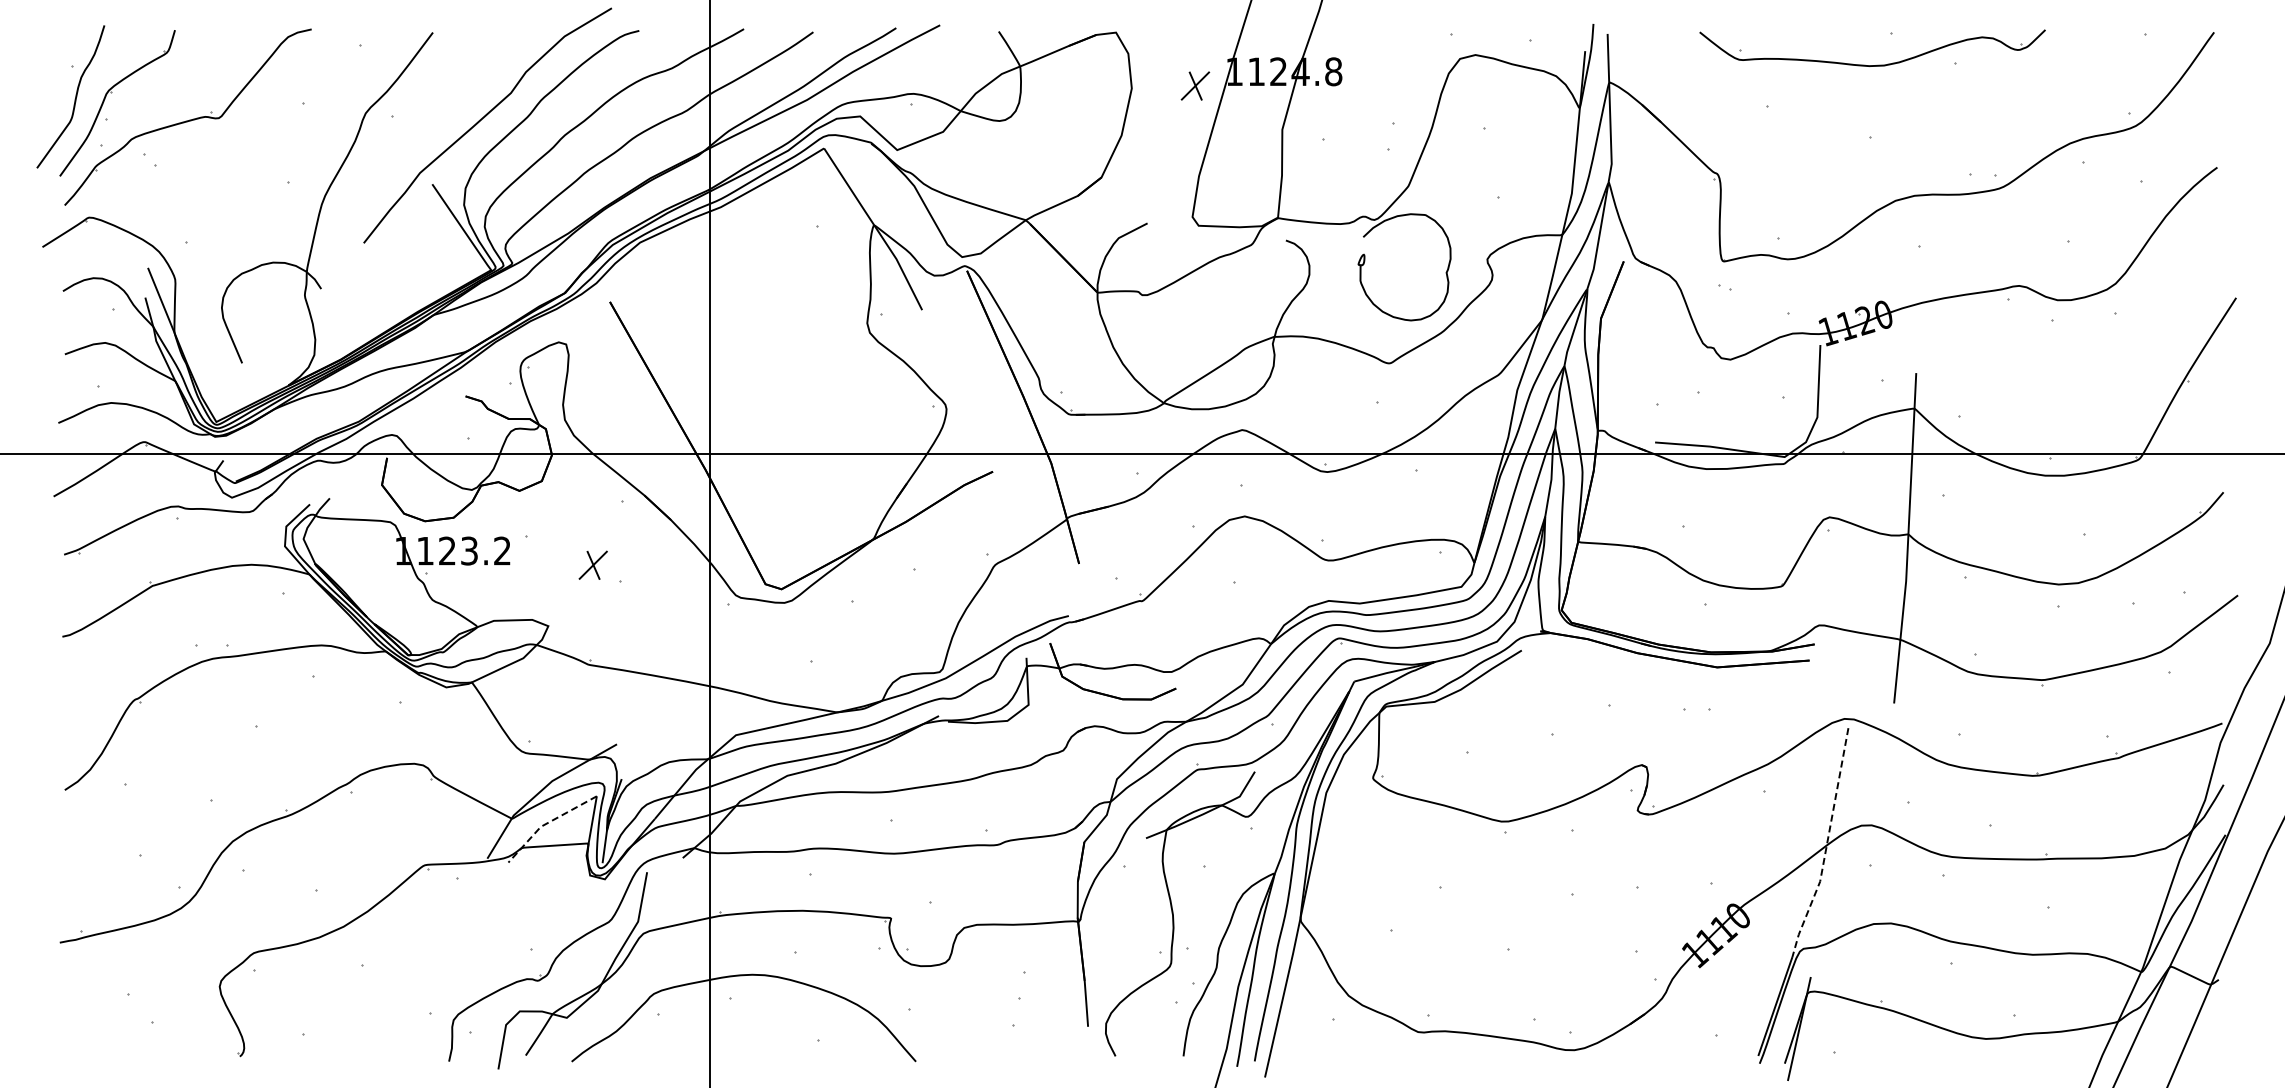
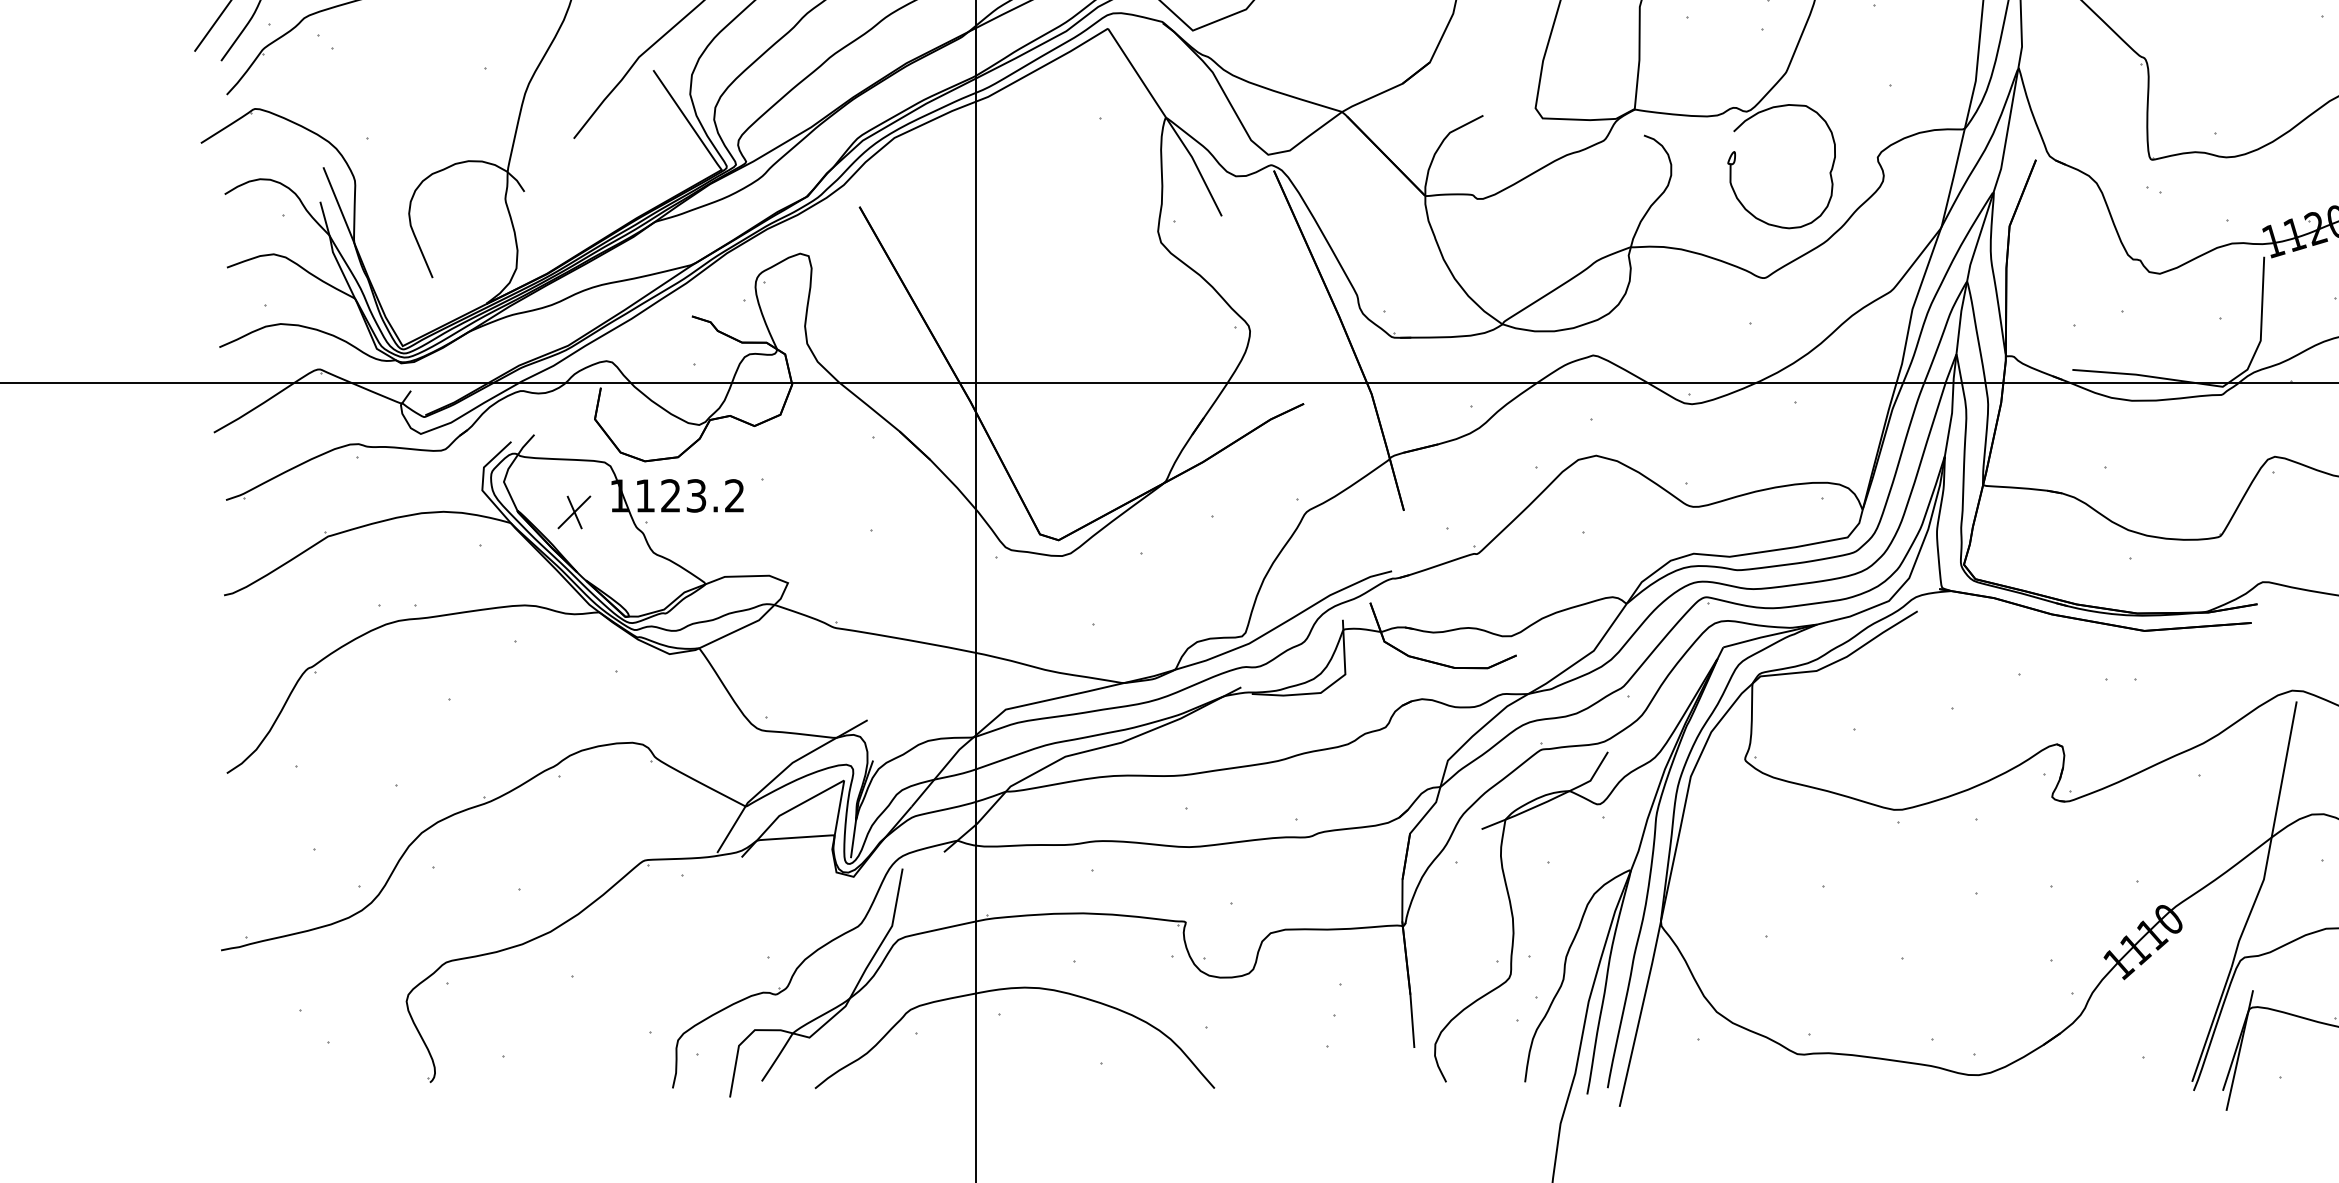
part: (592, 564) -> (573, 511), moved
line: (546, 823) -> (785, 812), dashed -> solid
line: (1826, 846) -> (2271, 838), dashed -> solid

